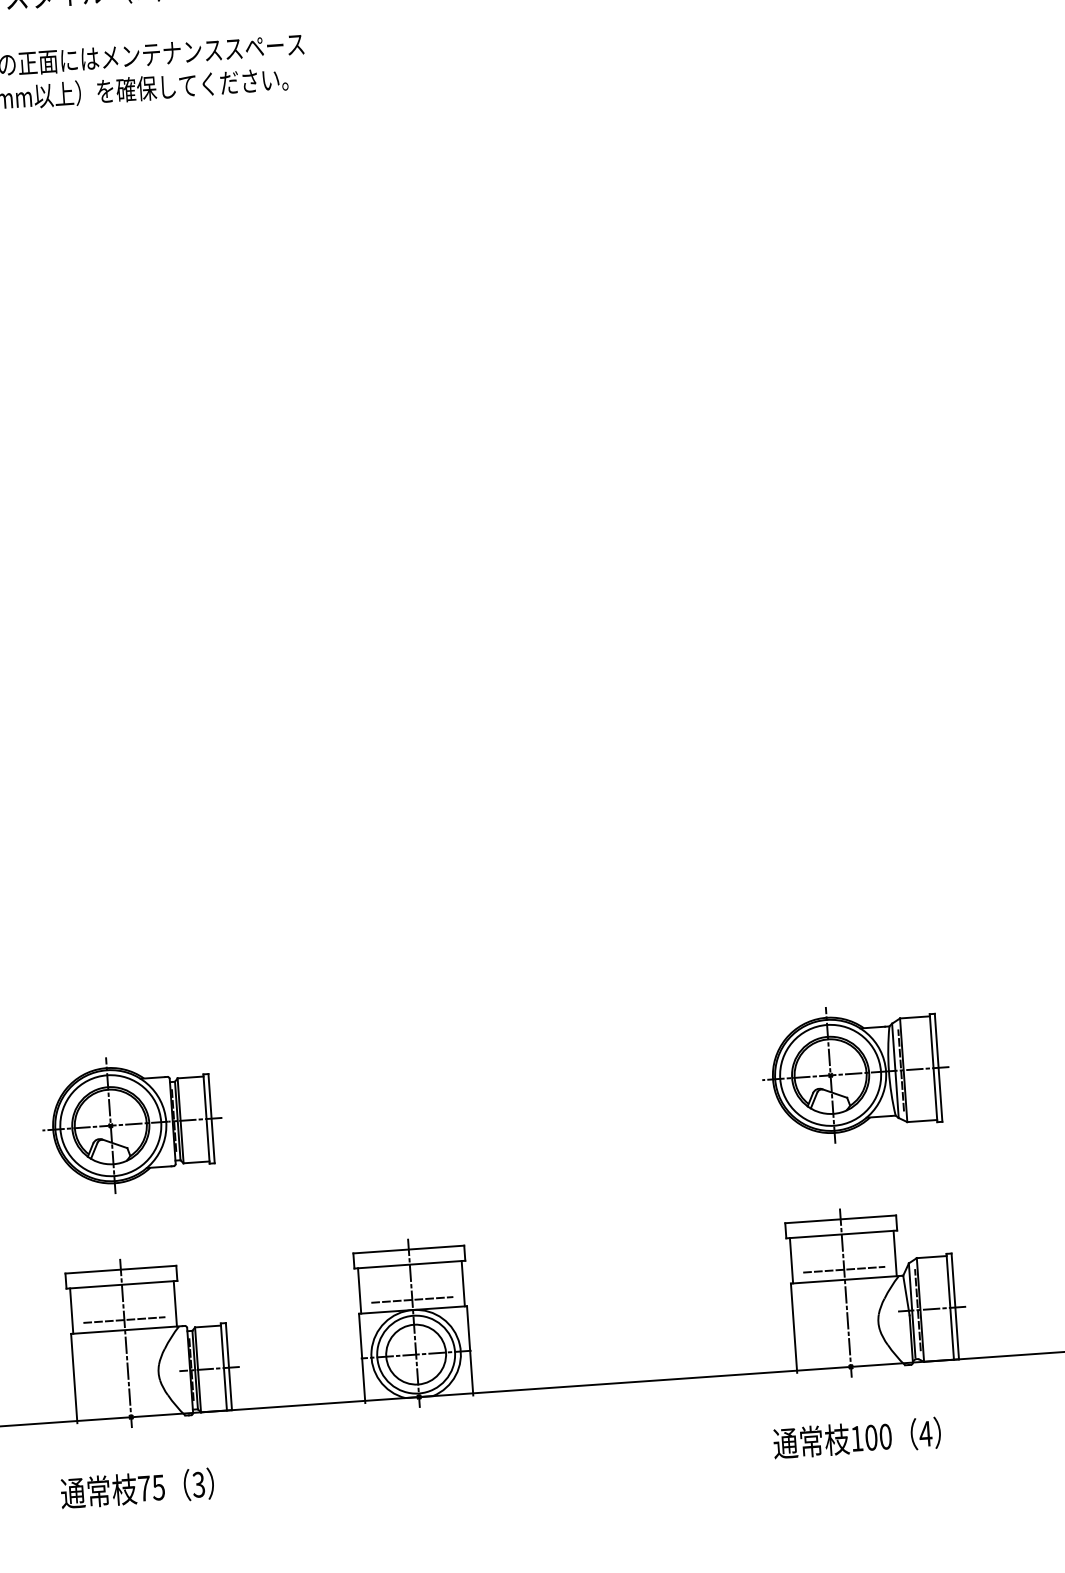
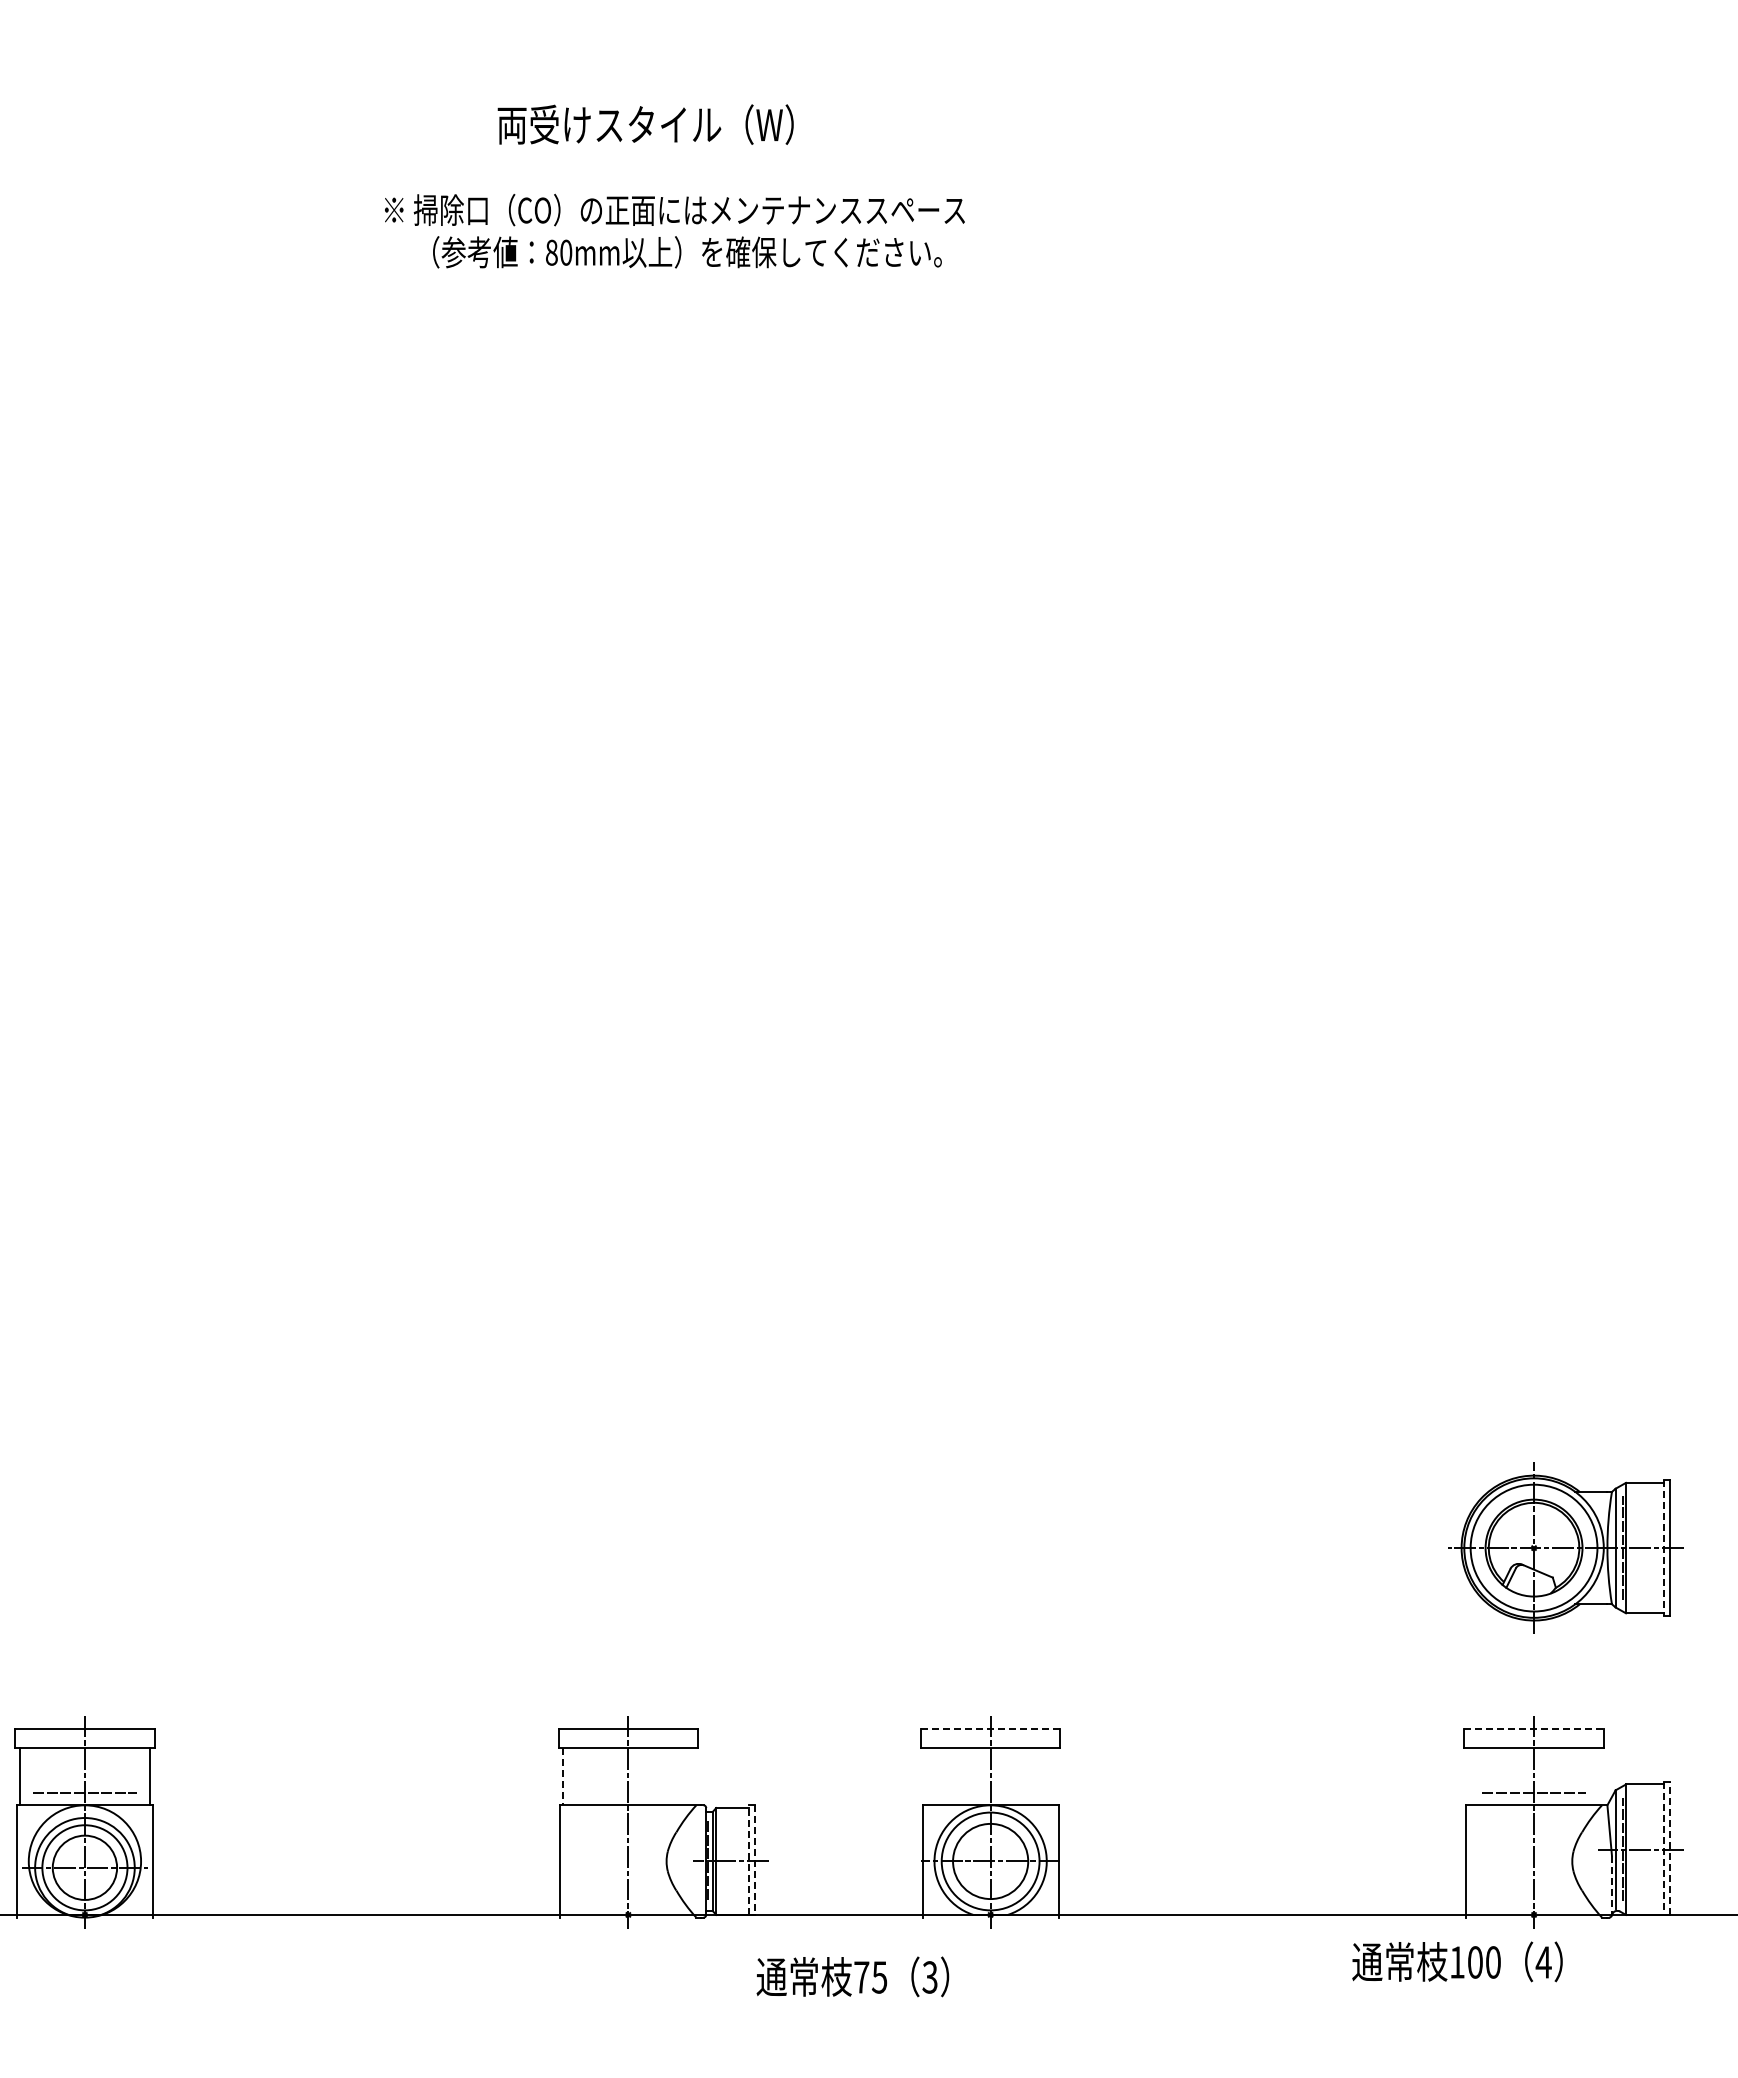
line: (933, 1068) -> (1663, 1548), solid -> dashed
part: (132, 1123) -> (655, 1547), removed
line: (841, 1219) -> (1534, 1729), solid -> dashed
line: (408, 1249) -> (990, 1729), solid -> dashed
line: (895, 1253) -> (1599, 1776), removed
line: (791, 1260) -> (1468, 1776), removed
line: (462, 1283) -> (1055, 1776), removed
line: (359, 1290) -> (925, 1776), removed
line: (412, 1299) -> (990, 1792), removed
line: (175, 1303) -> (693, 1776), removed
line: (950, 1306) -> (1663, 1848), solid -> dashed
line: (954, 1306) -> (1669, 1848), solid -> dashed
line: (71, 1310) -> (563, 1776), solid -> dashed
line: (123, 1319) -> (627, 1792), removed
line: (910, 1339) -> (1611, 1885), solid -> dashed
line: (229, 1366) -> (755, 1860), solid -> dashed
line: (223, 1367) -> (748, 1860), solid -> dashed
text: (857, 1438) -> (1457, 1961), moved
text: (137, 1488) -> (852, 1976), moved

